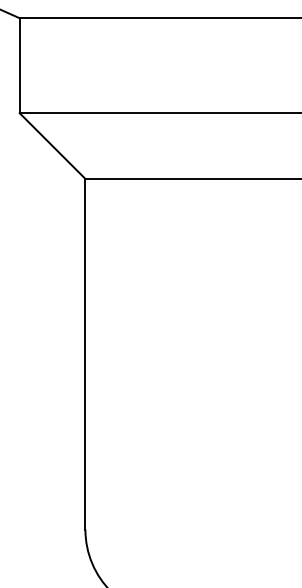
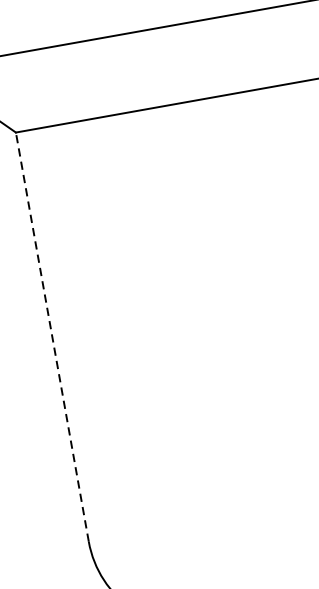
line: (85, 353) -> (52, 336), solid -> dashed

